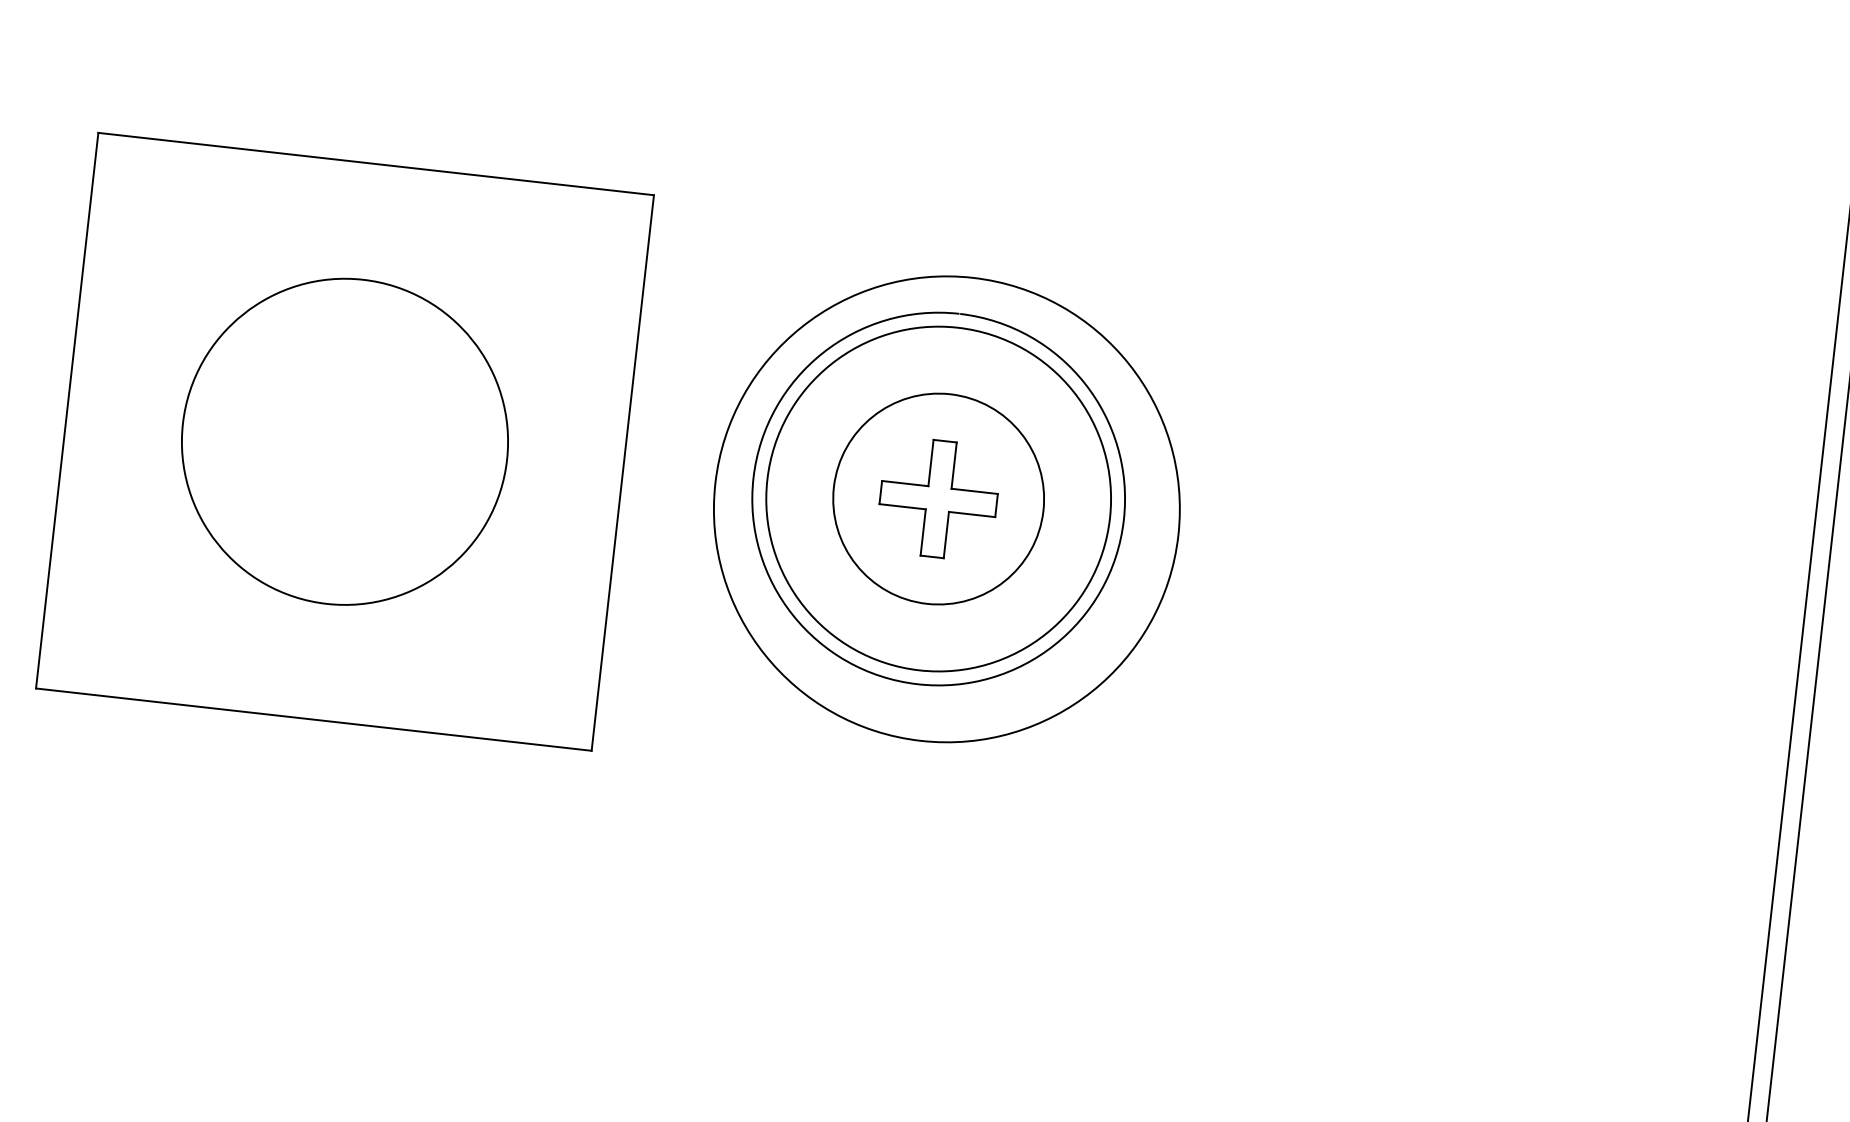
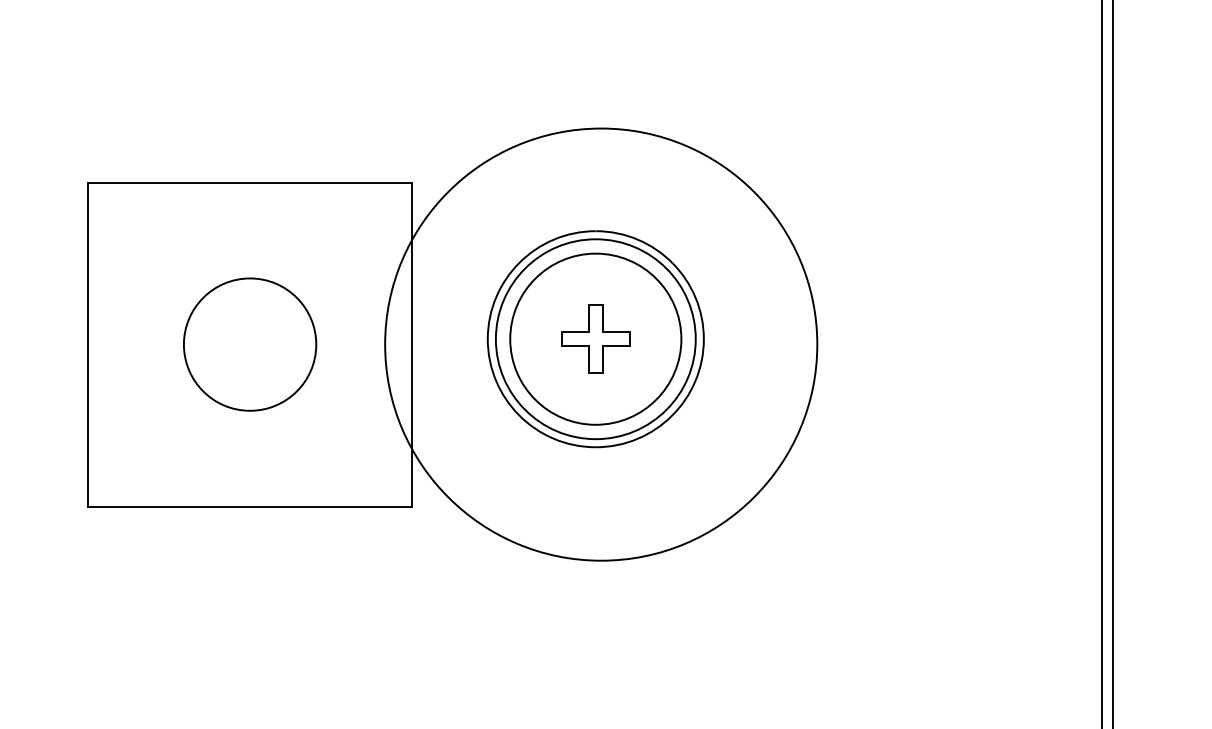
circle: (344, 441) -> (249, 344), size x0.7
circle: (938, 499) -> (595, 339), size x1.4
circle: (947, 509) -> (601, 344), size x1.6

